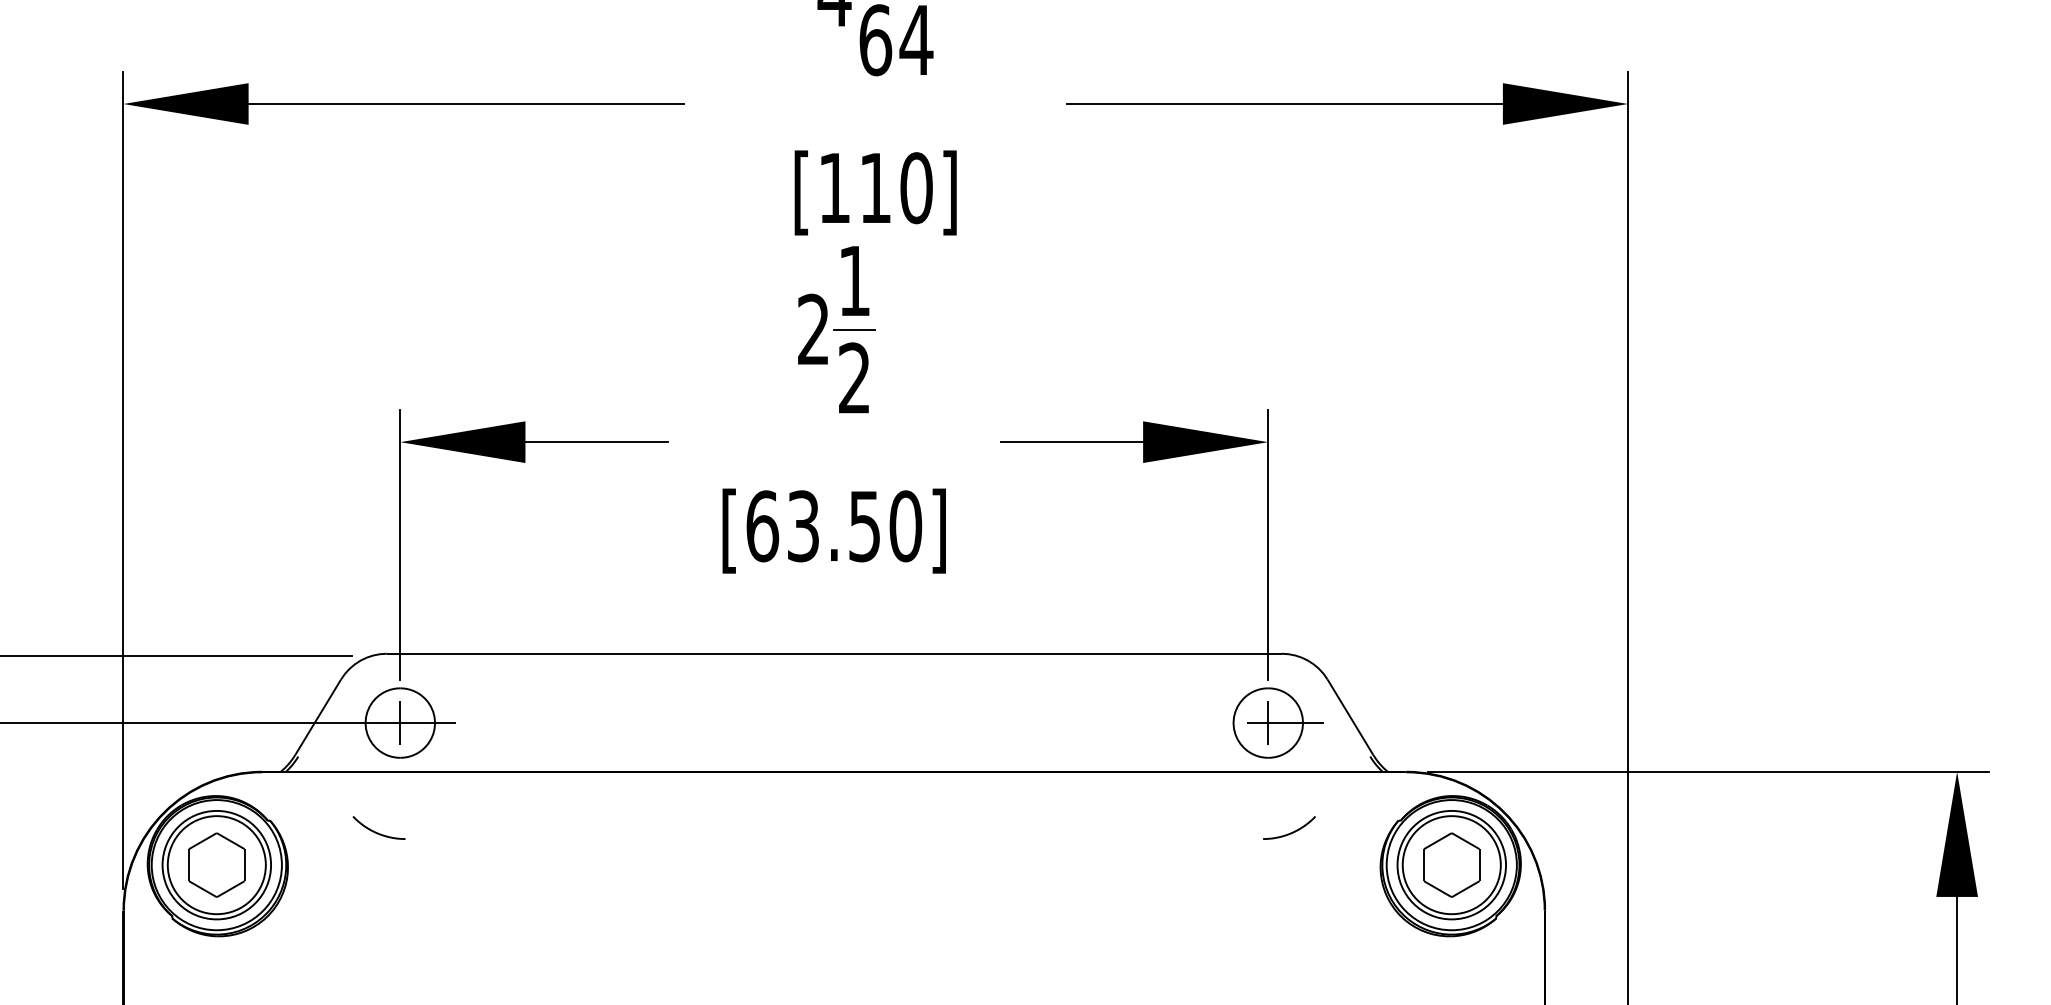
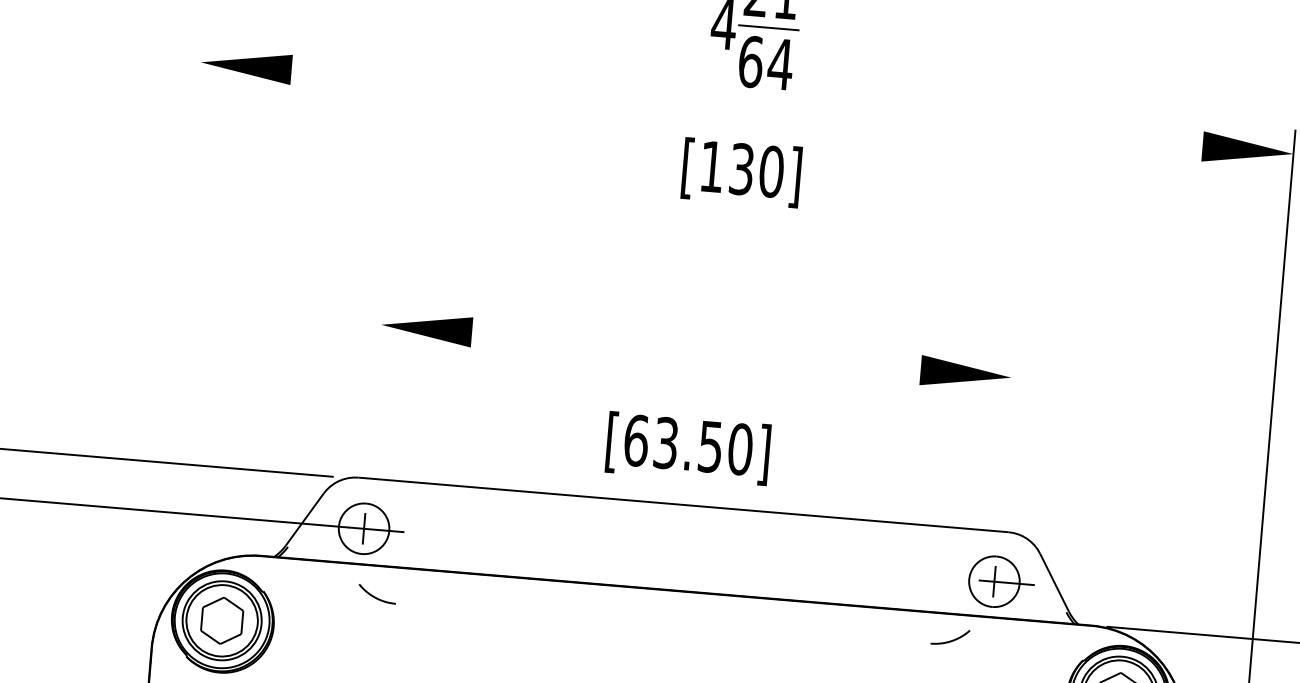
line: (466, 104) -> (449, 83), removed
line: (1284, 104) -> (1043, 133), removed
text: (875, 188) -> (741, 169), [110] -> [130]
part: (836, 329) -> (704, 269), removed
line: (596, 442) -> (523, 337), removed
line: (1072, 442) -> (869, 366), removed
line: (123, 479) -> (177, 335), removed
text: (833, 530) -> (687, 448), moved
line: (400, 544) -> (375, 399), removed
line: (1268, 544) -> (1005, 452), removed
curve: (375, 831) -> (374, 596), moved
curve: (1292, 831) -> (952, 639), moved

